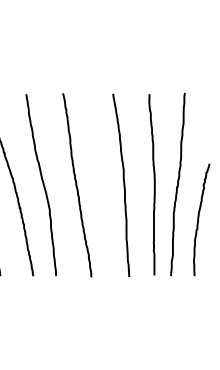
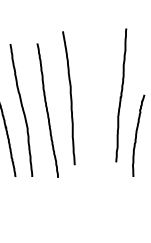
curve: (123, 184) -> (70, 97), moved
curve: (153, 184) -> (103, 110), removed
curve: (177, 184) -> (120, 95), moved

